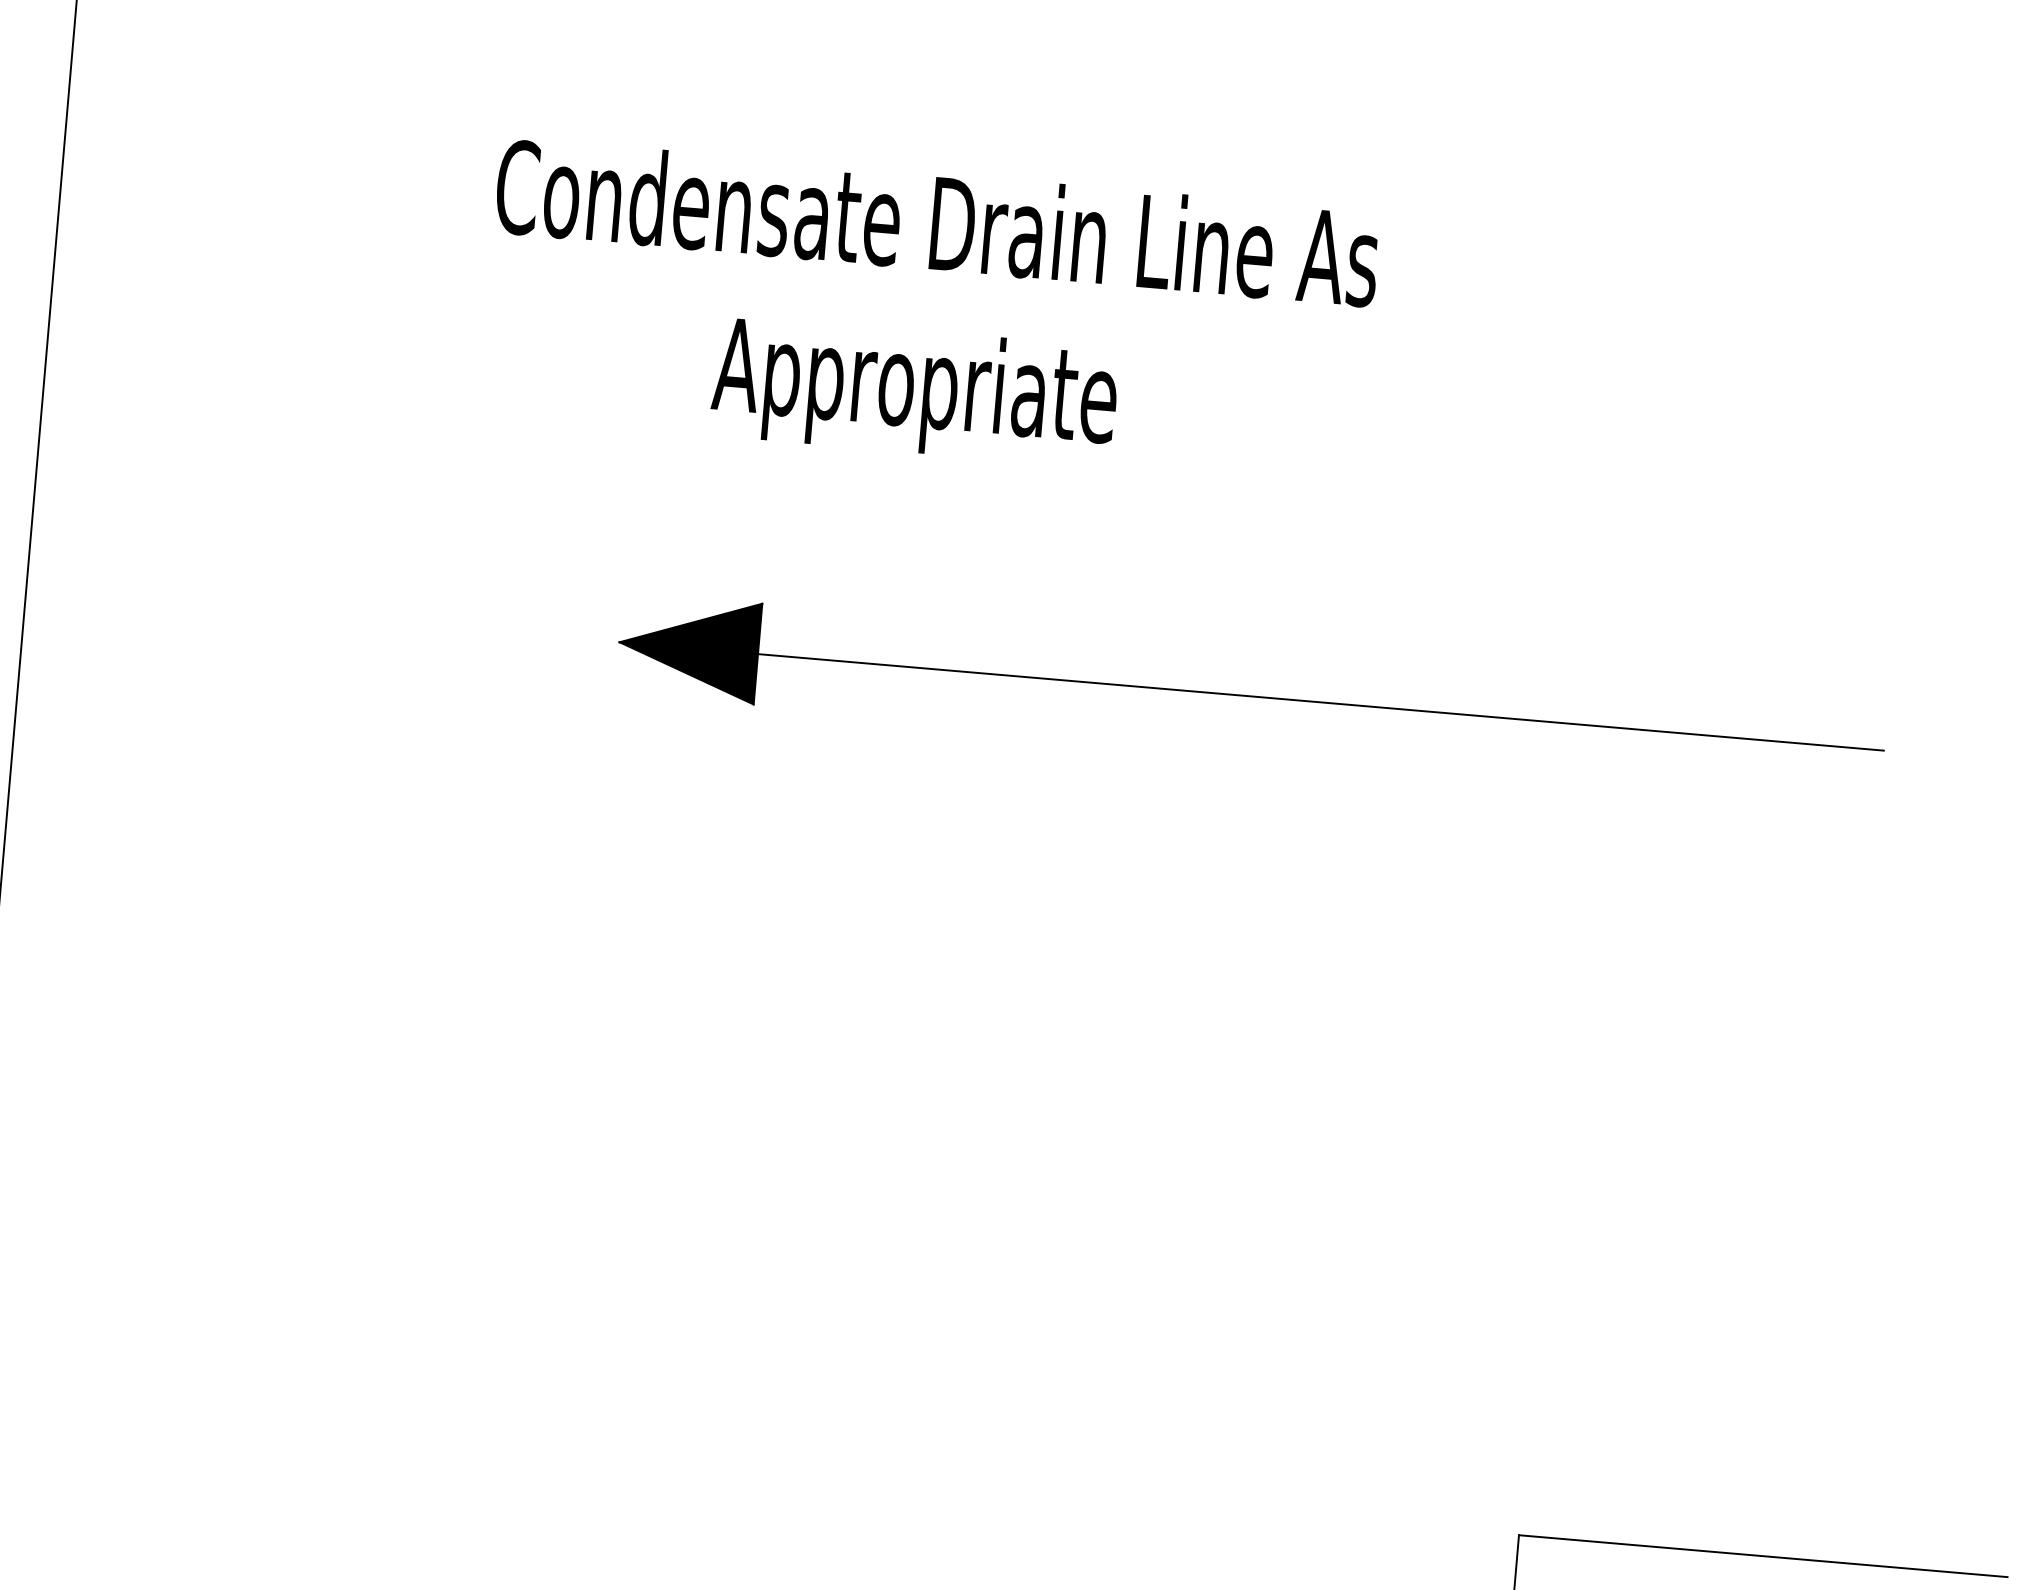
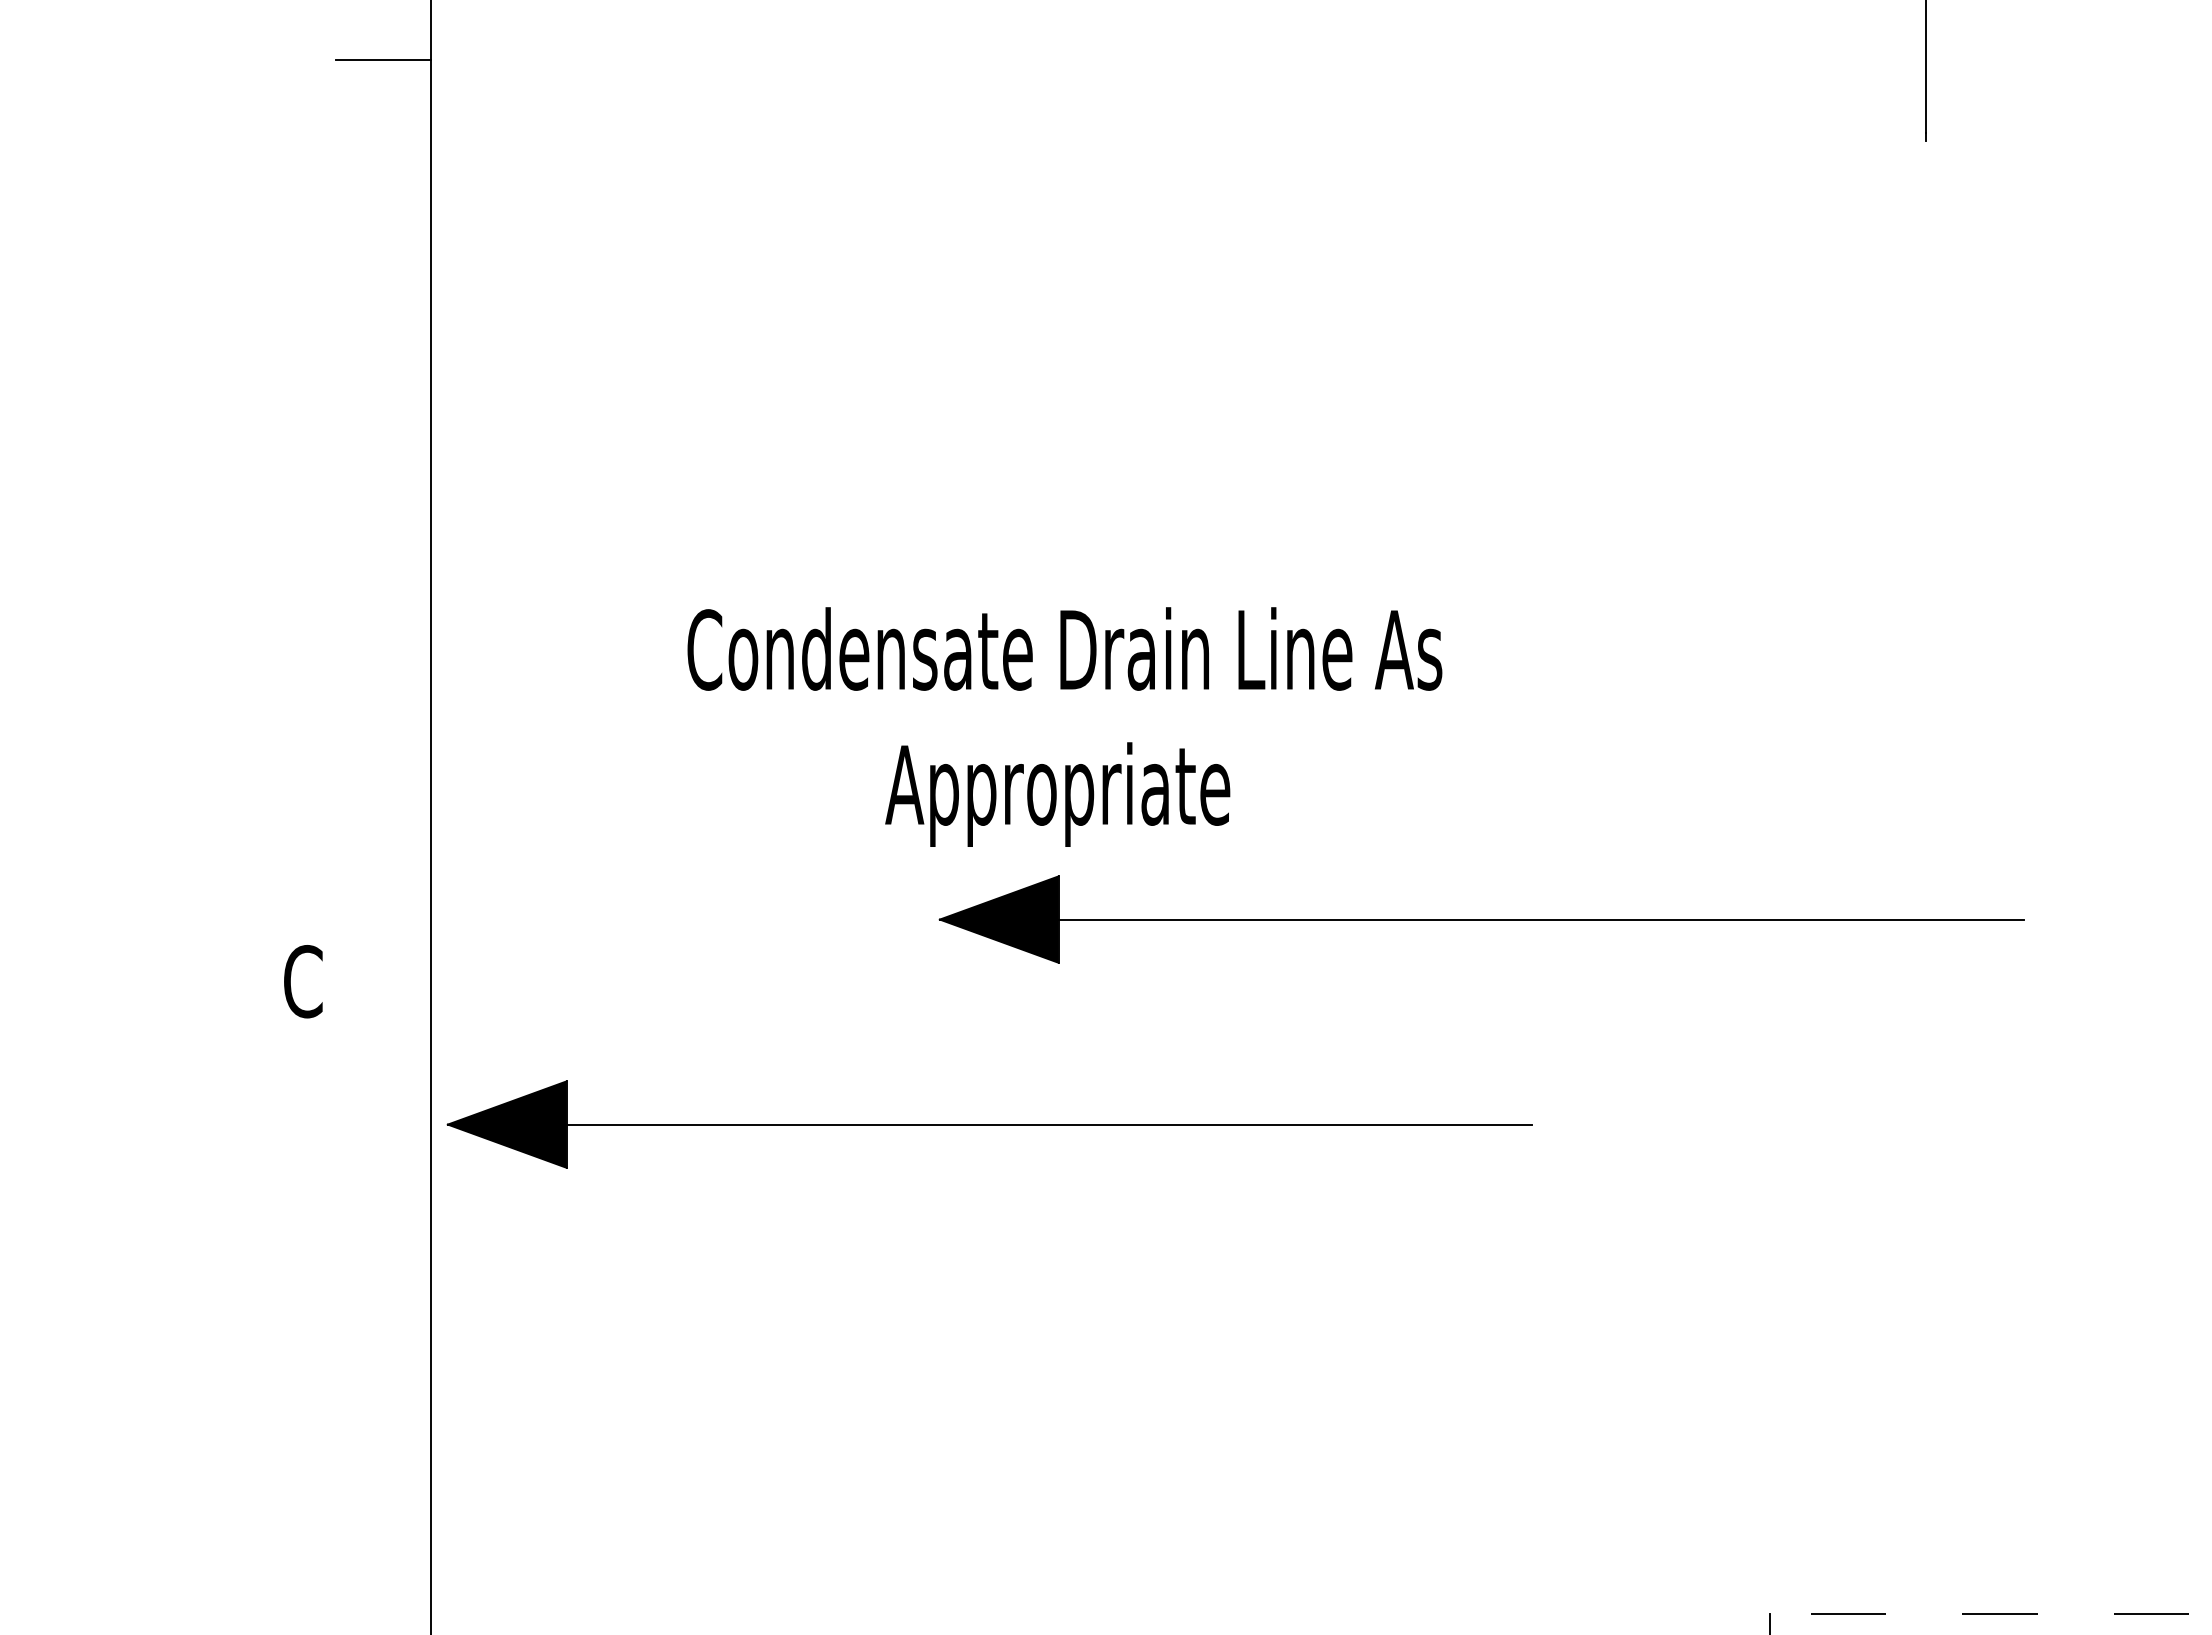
text: (929, 312) -> (1064, 726), moved
part: (656, 886) -> (989, 1124), added
line: (1762, 1555) -> (1979, 1613), solid -> dashed

